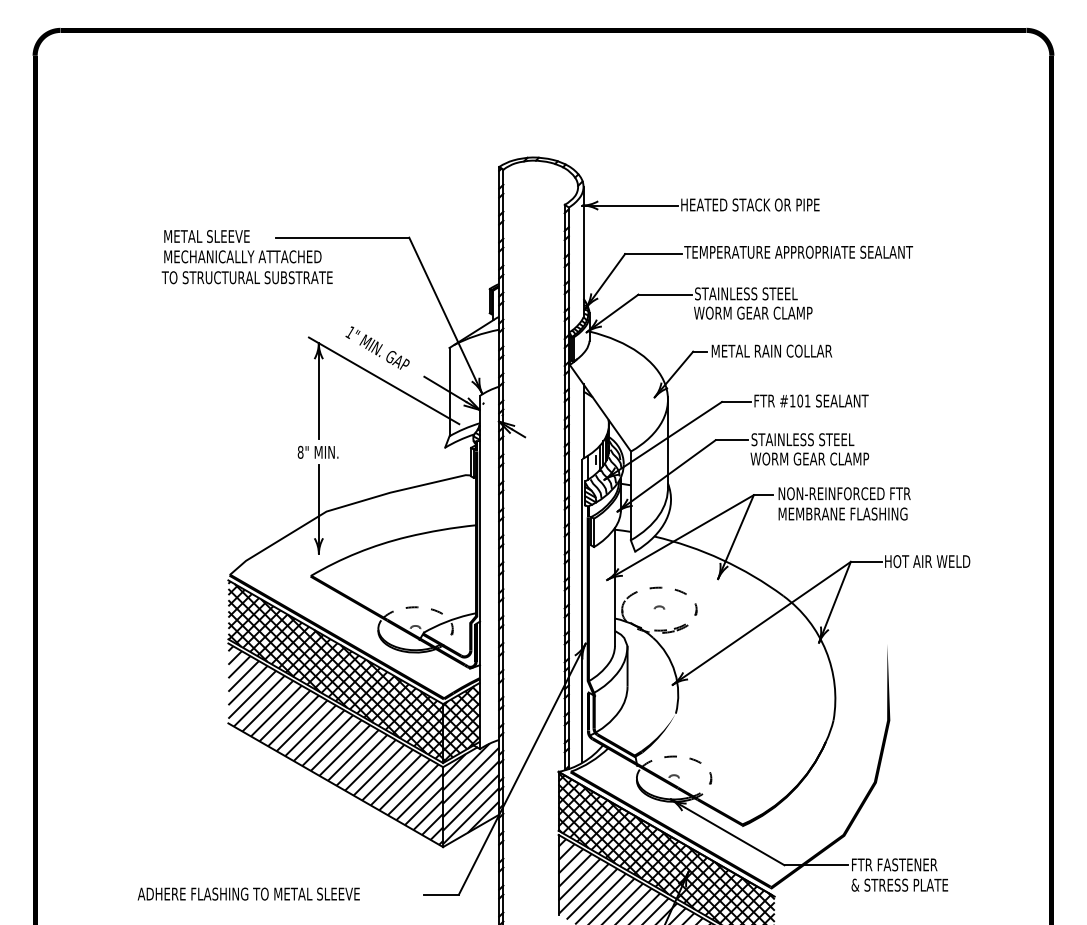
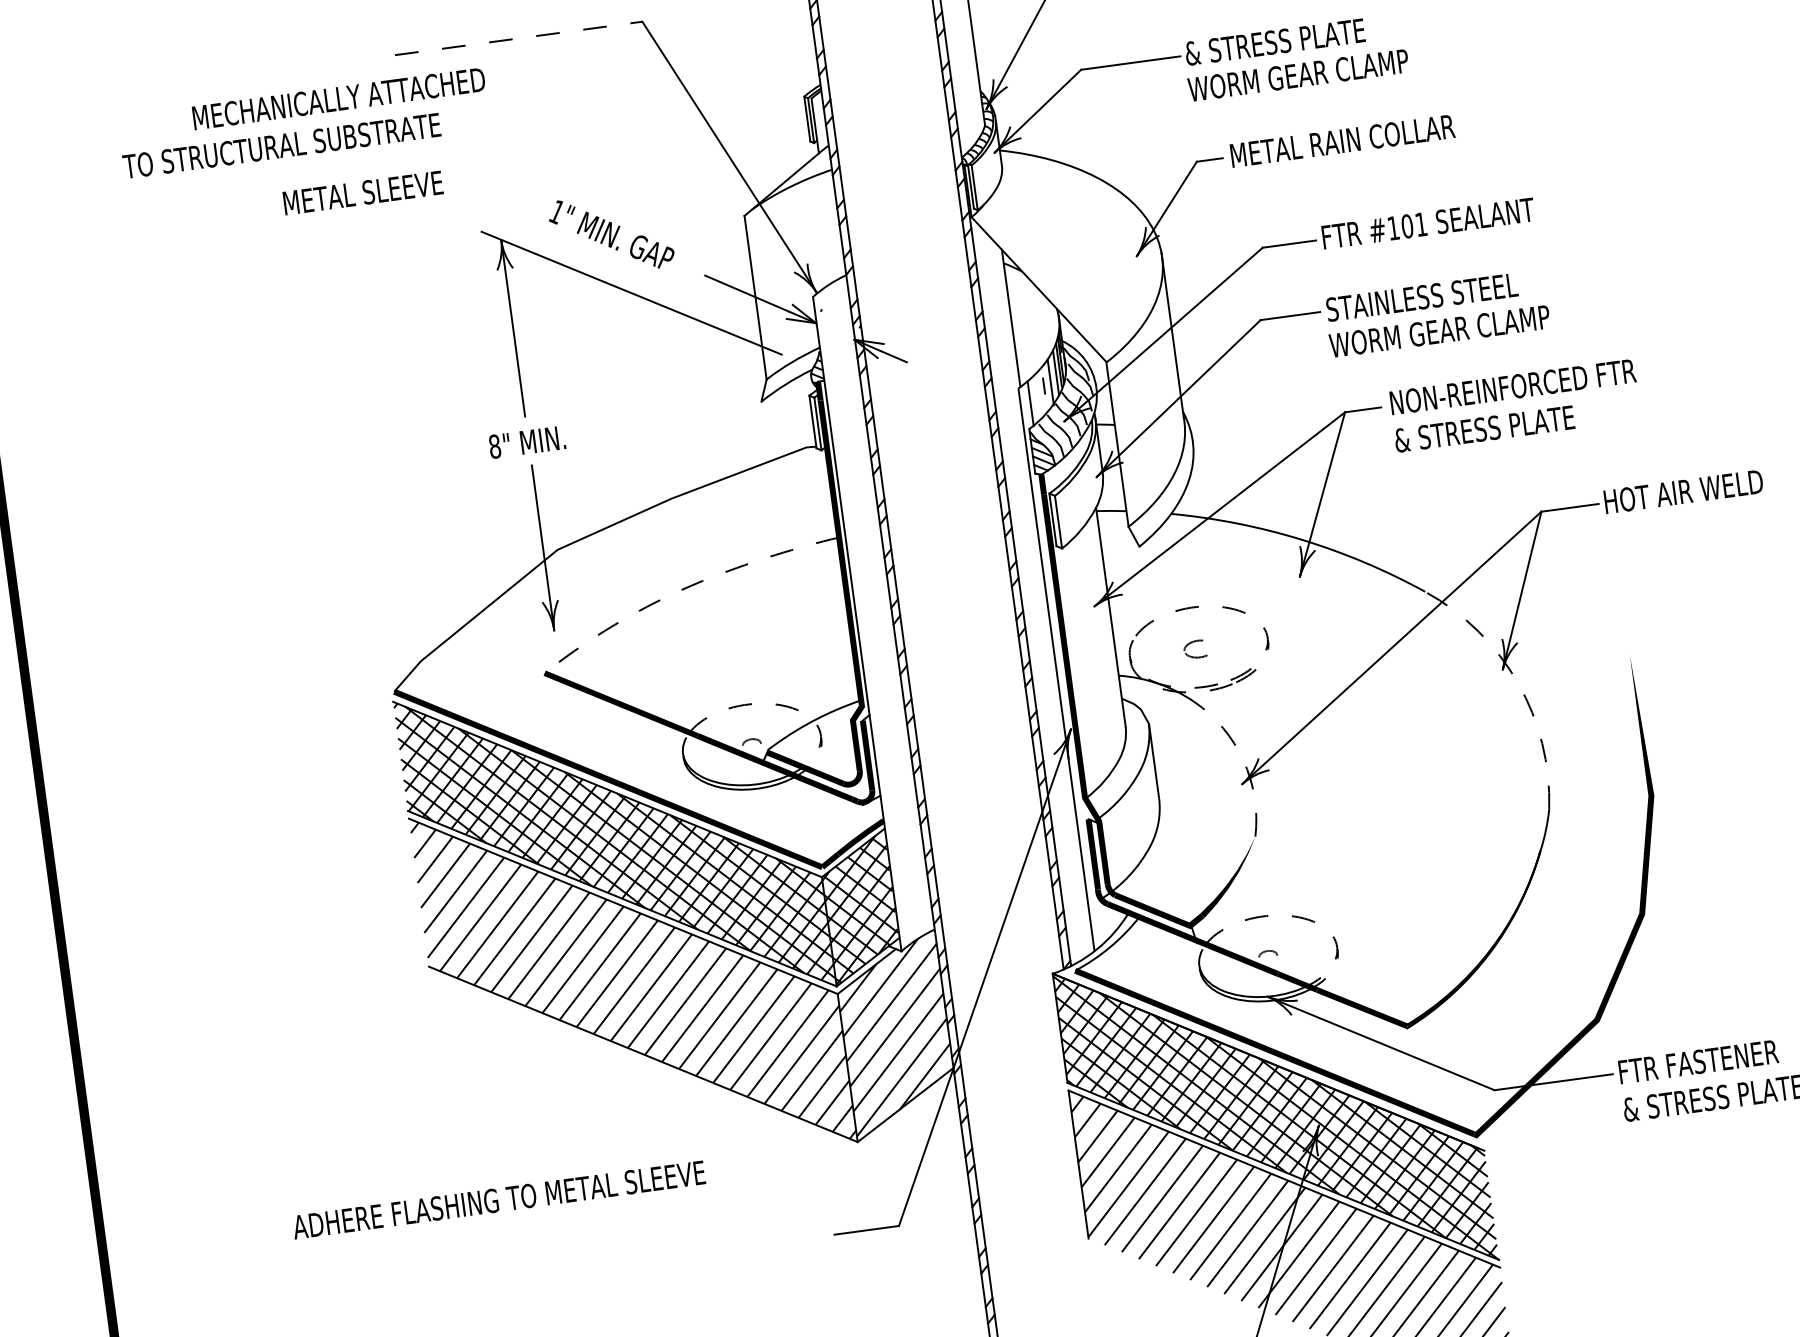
text: (206, 236) -> (362, 193), moved
line: (342, 237) -> (518, 38), solid -> dashed
text: (246, 277) -> (280, 145), moved
text: (746, 293) -> (1281, 40), STAINLESS STEEL -> & STRESS PLATE
text: (842, 513) -> (1513, 424), MEMBRANE FLASHING -> & STRESS PLATE
line: (388, 542) -> (680, 591), solid -> dashed
part: (659, 607) -> (1198, 644), size x1.6
arc: (826, 651) -> (1518, 683), solid -> dashed
arc: (675, 672) -> (1244, 760), solid -> dashed
text: (248, 893) -> (498, 1198), moved

